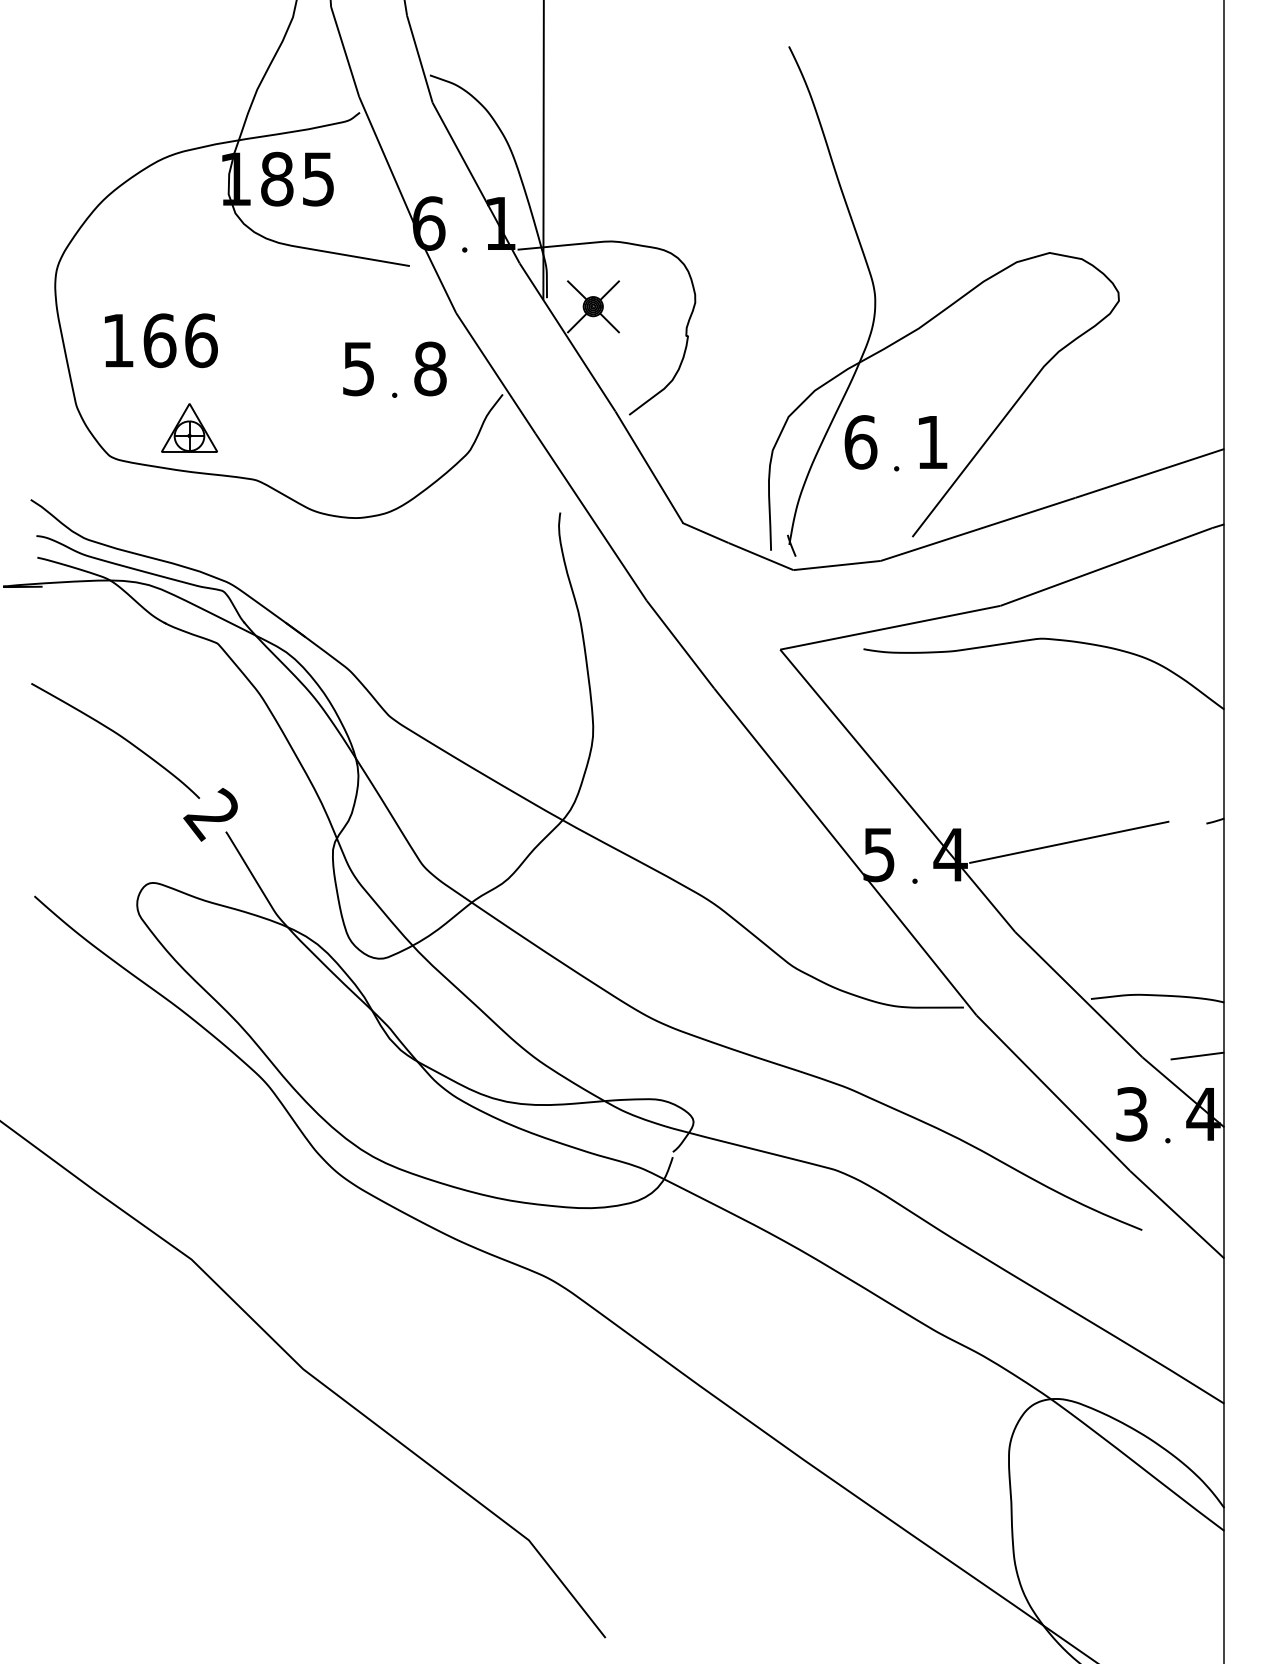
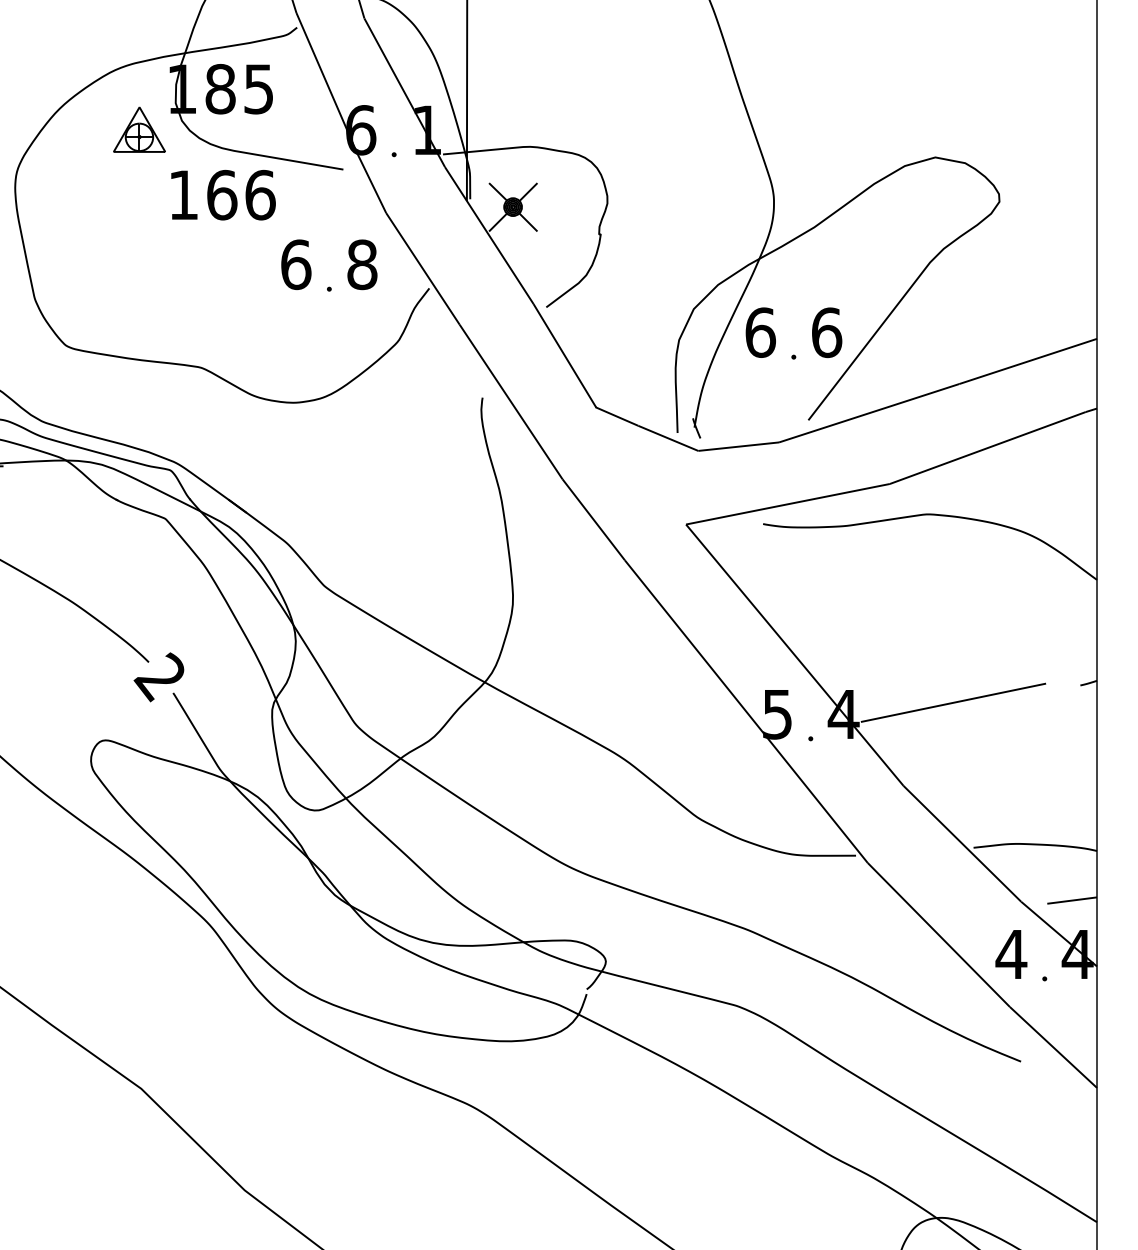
text: (161, 340) -> (223, 194), moved
text: (358, 368) -> (295, 264), 5 -> 6
part: (189, 427) -> (139, 129), moved
text: (932, 442) -> (826, 332), 1 -> 6
text: (1131, 1114) -> (1011, 954), 3 -> 4

